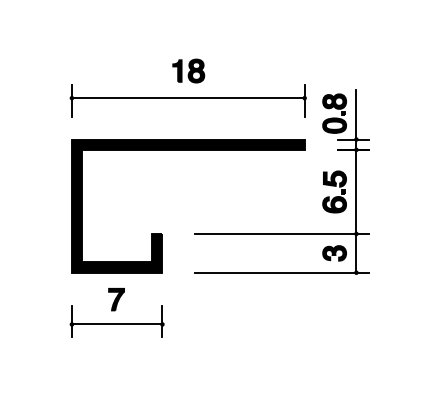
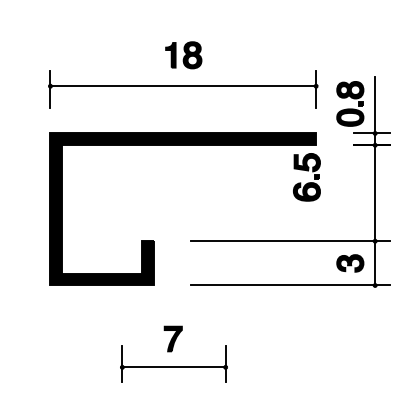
part: (334, 191) -> (306, 176), moved
part: (116, 312) -> (173, 353), moved

